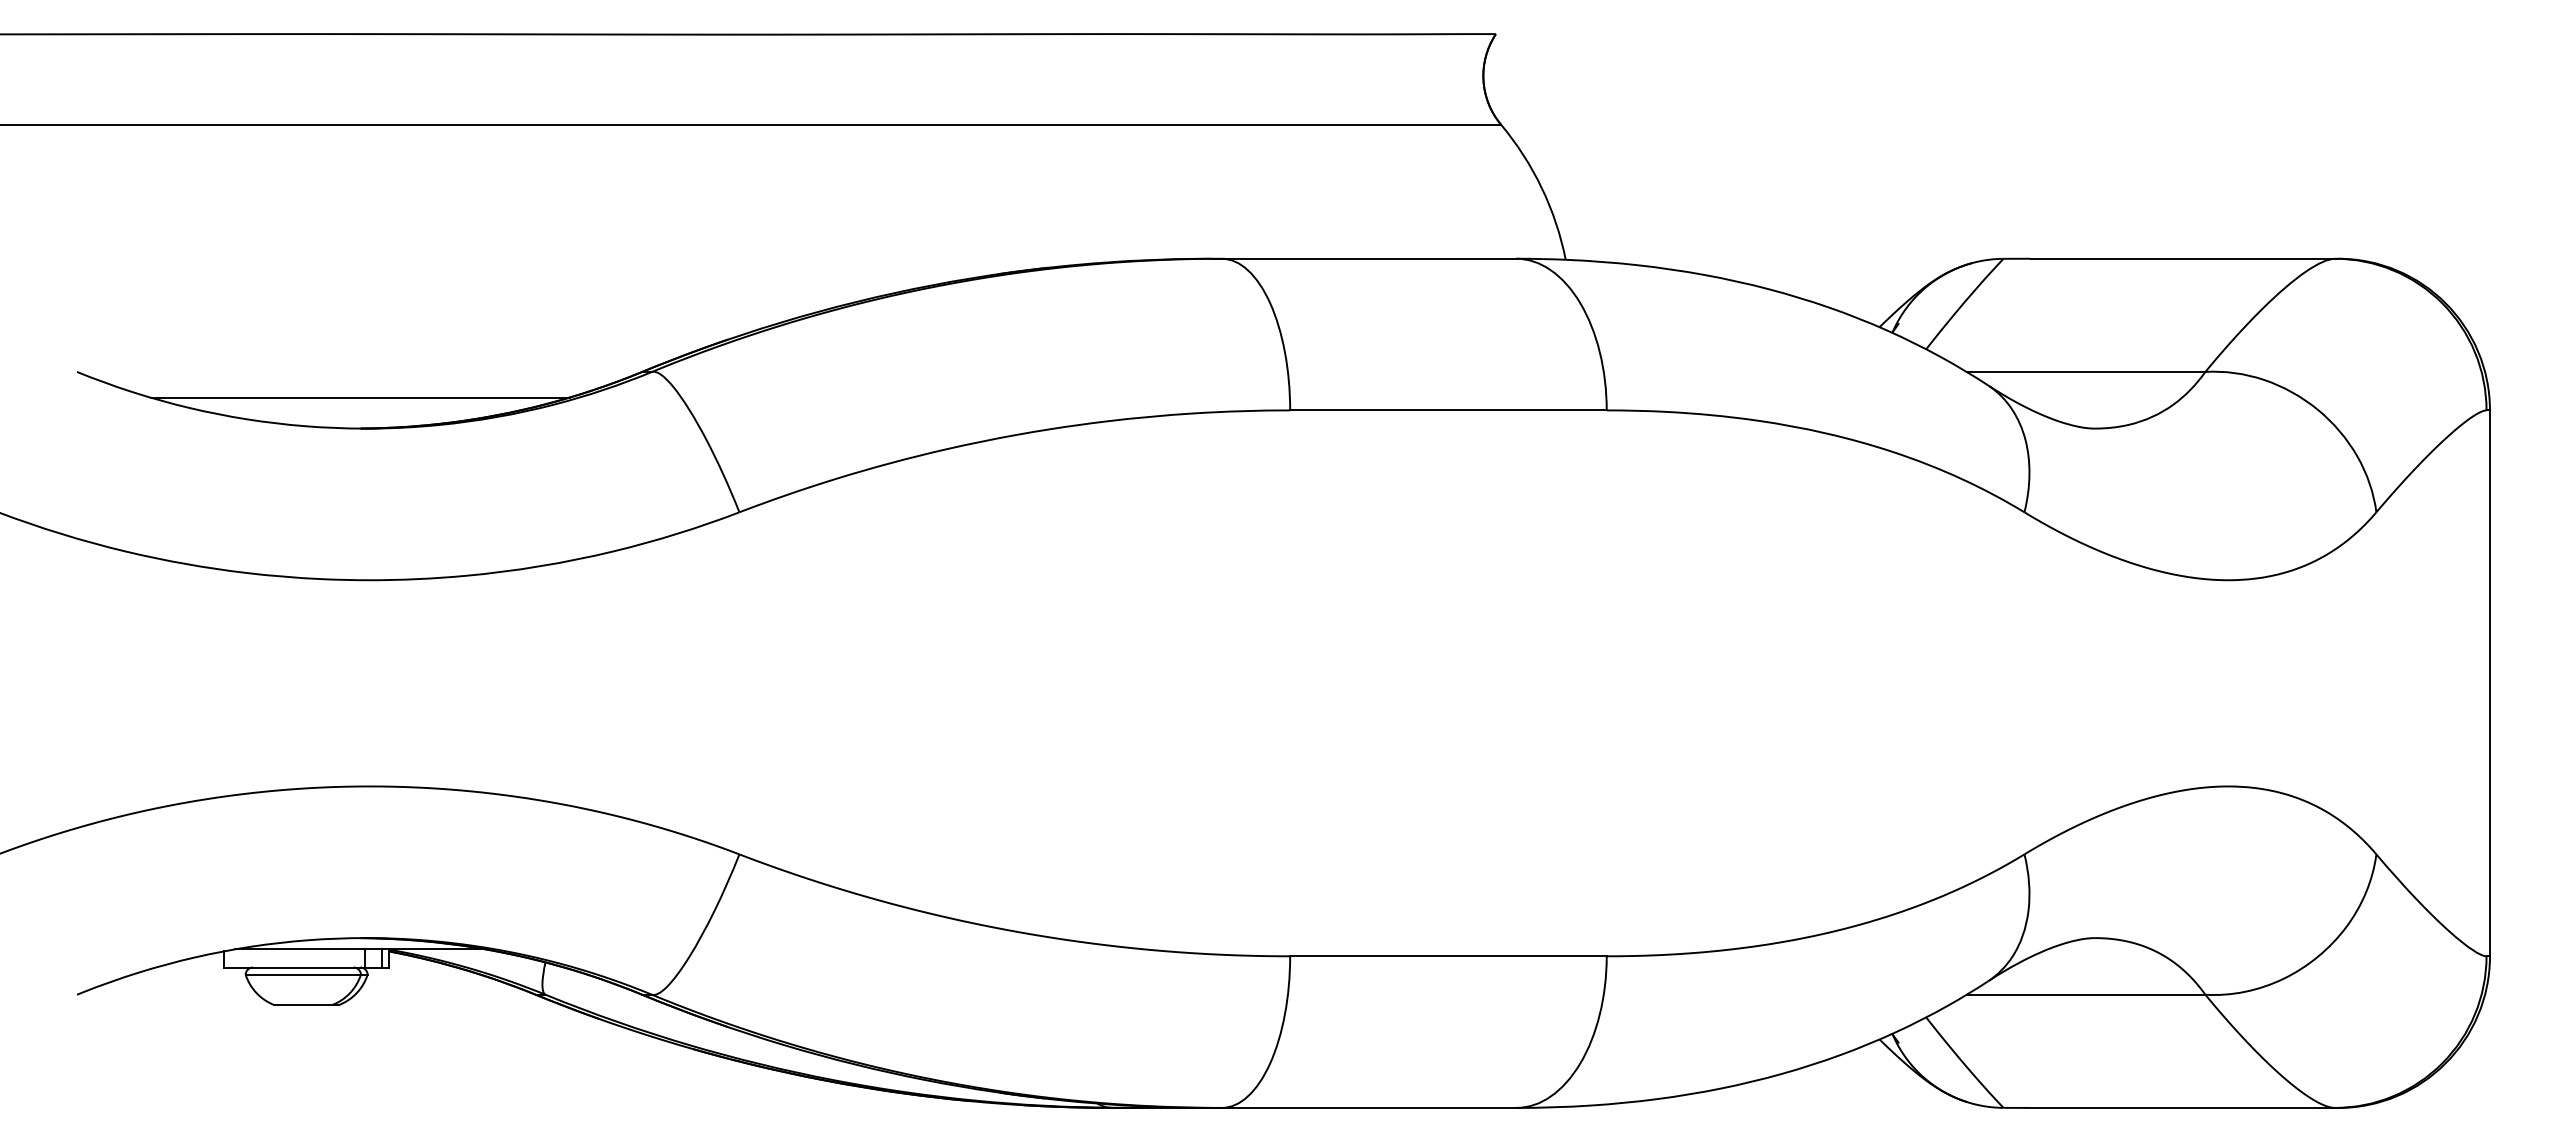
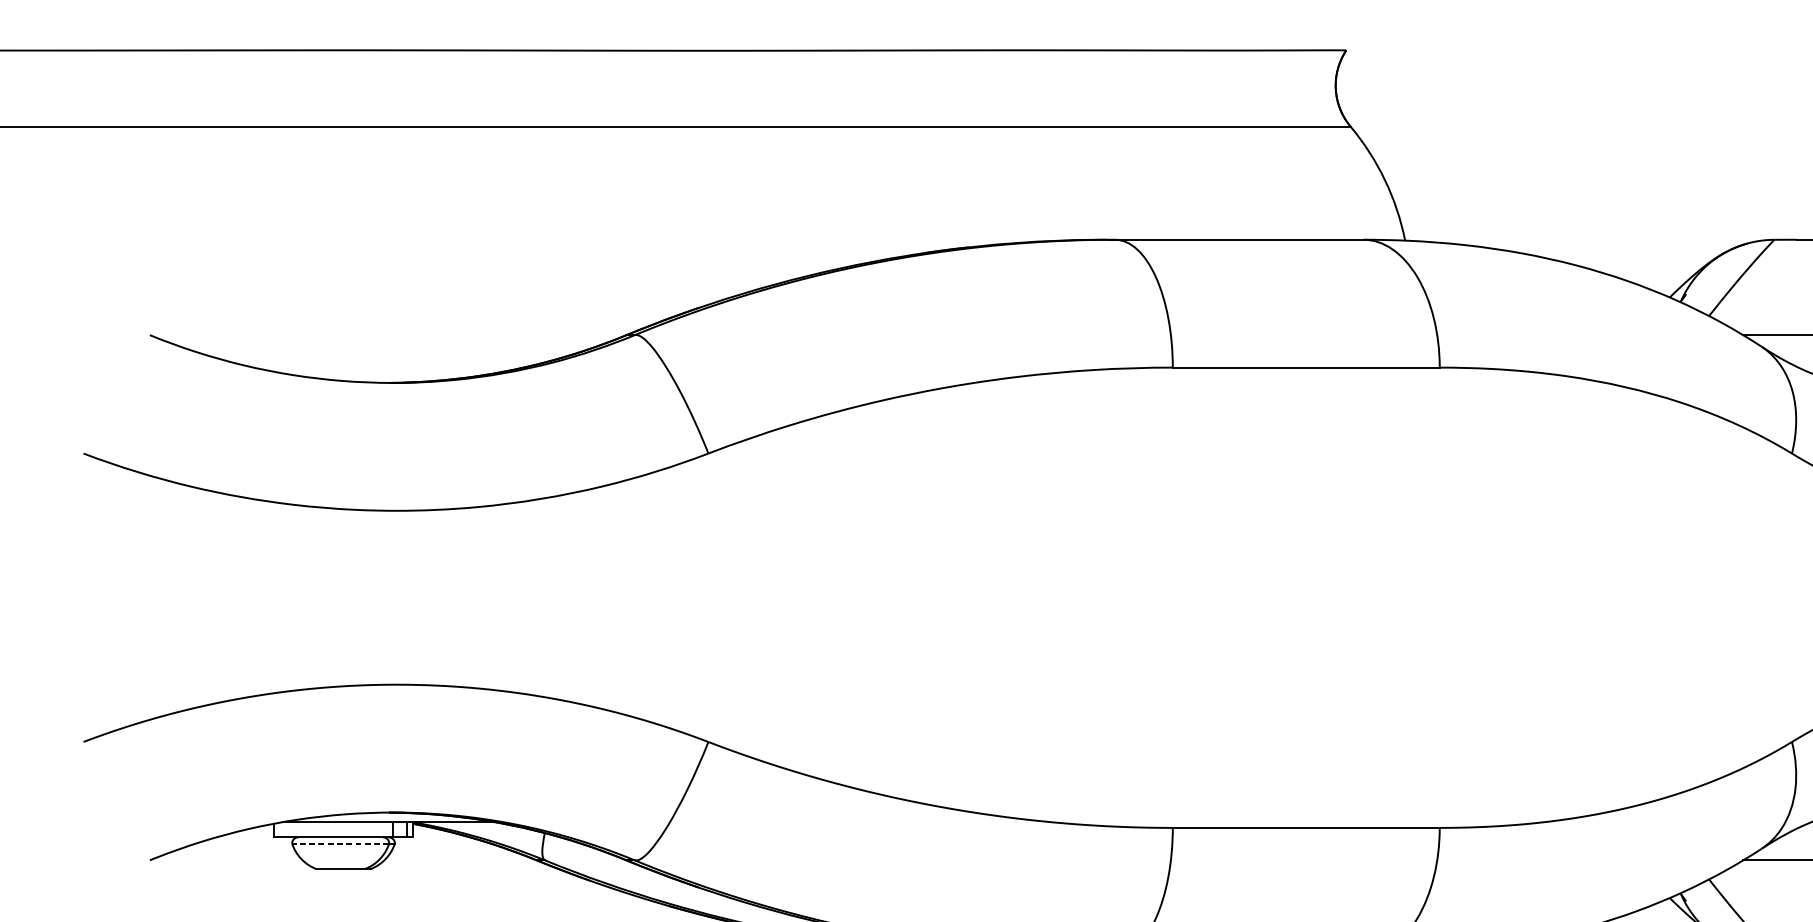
line: (359, 397) -> (388, 356), removed
line: (303, 974) -> (340, 843), solid -> dashed

